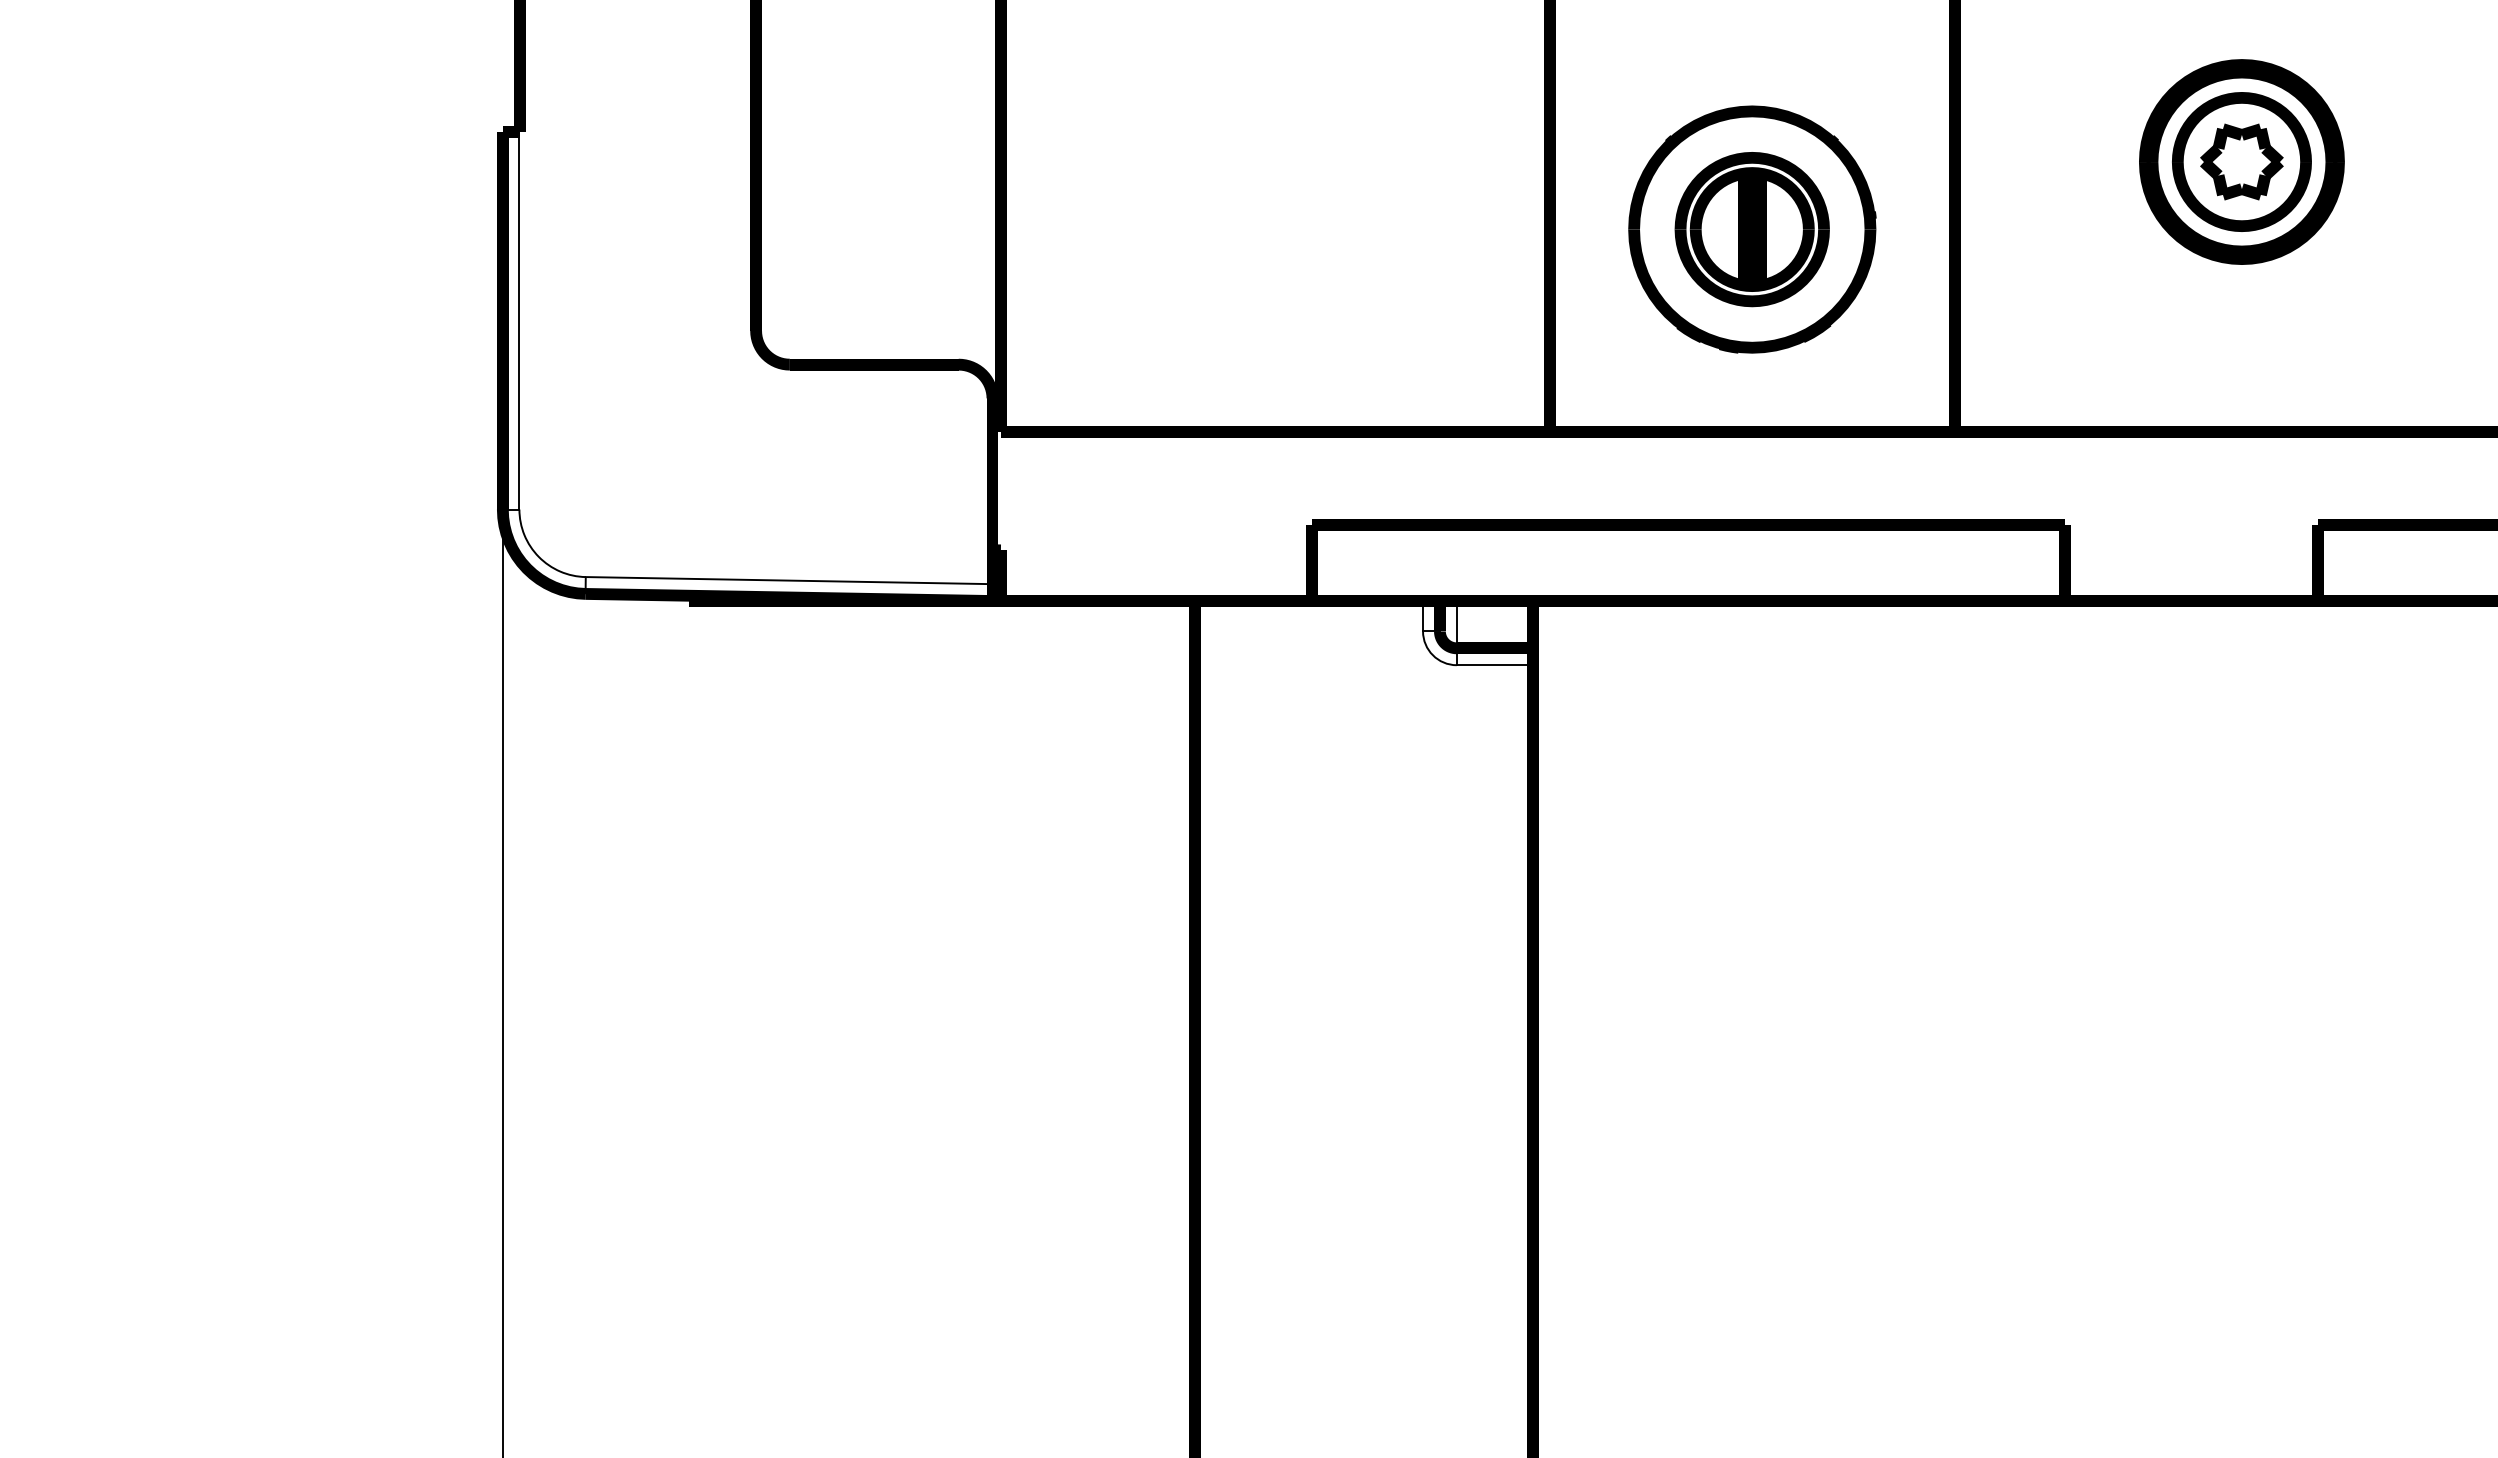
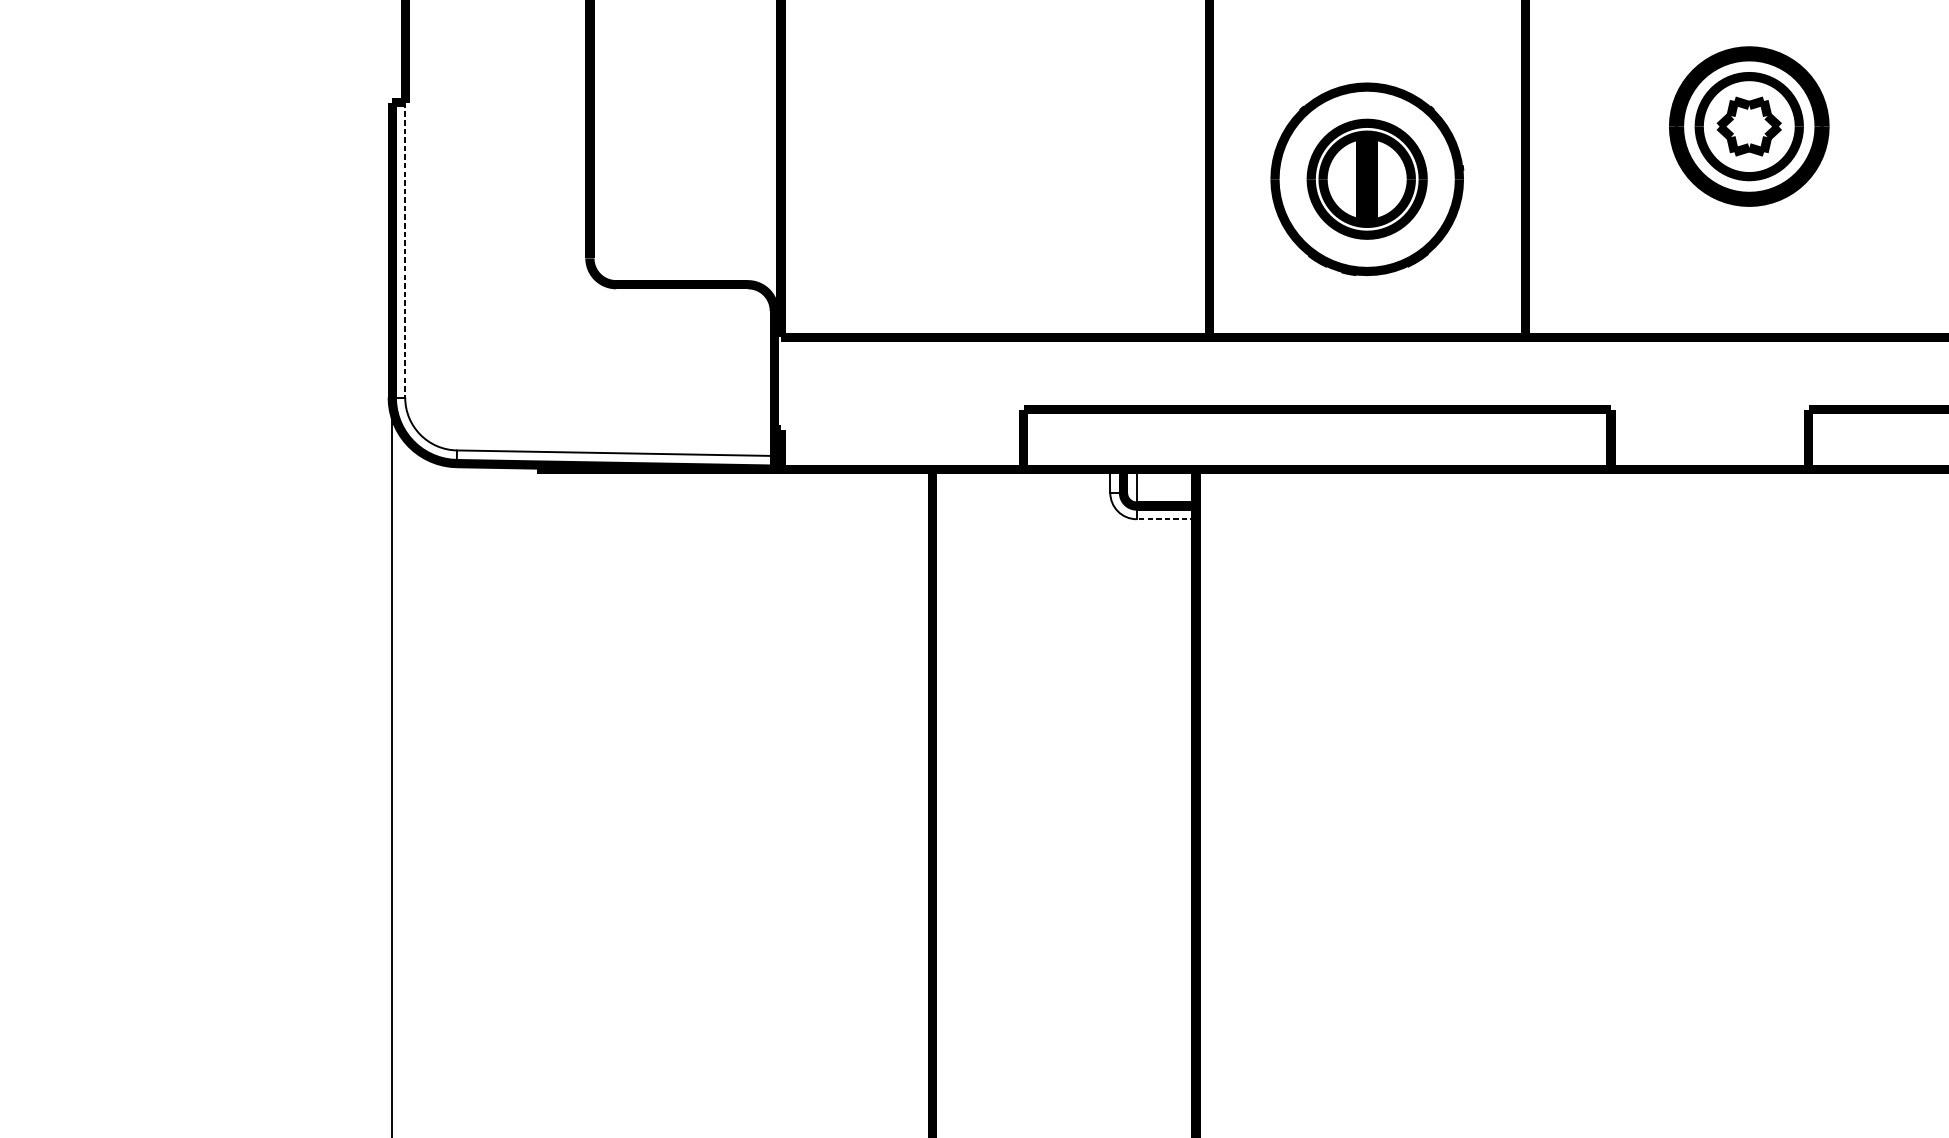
line: (519, 320) -> (405, 250), solid -> dashed
line: (1494, 665) -> (1166, 519), solid -> dashed

